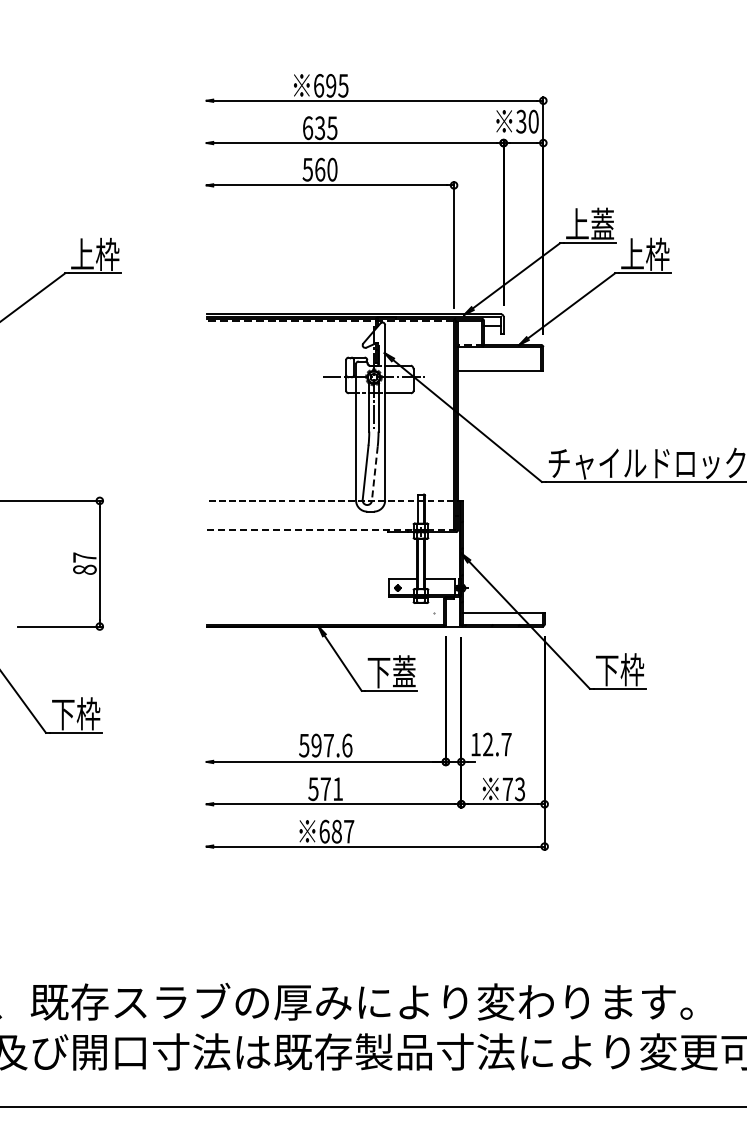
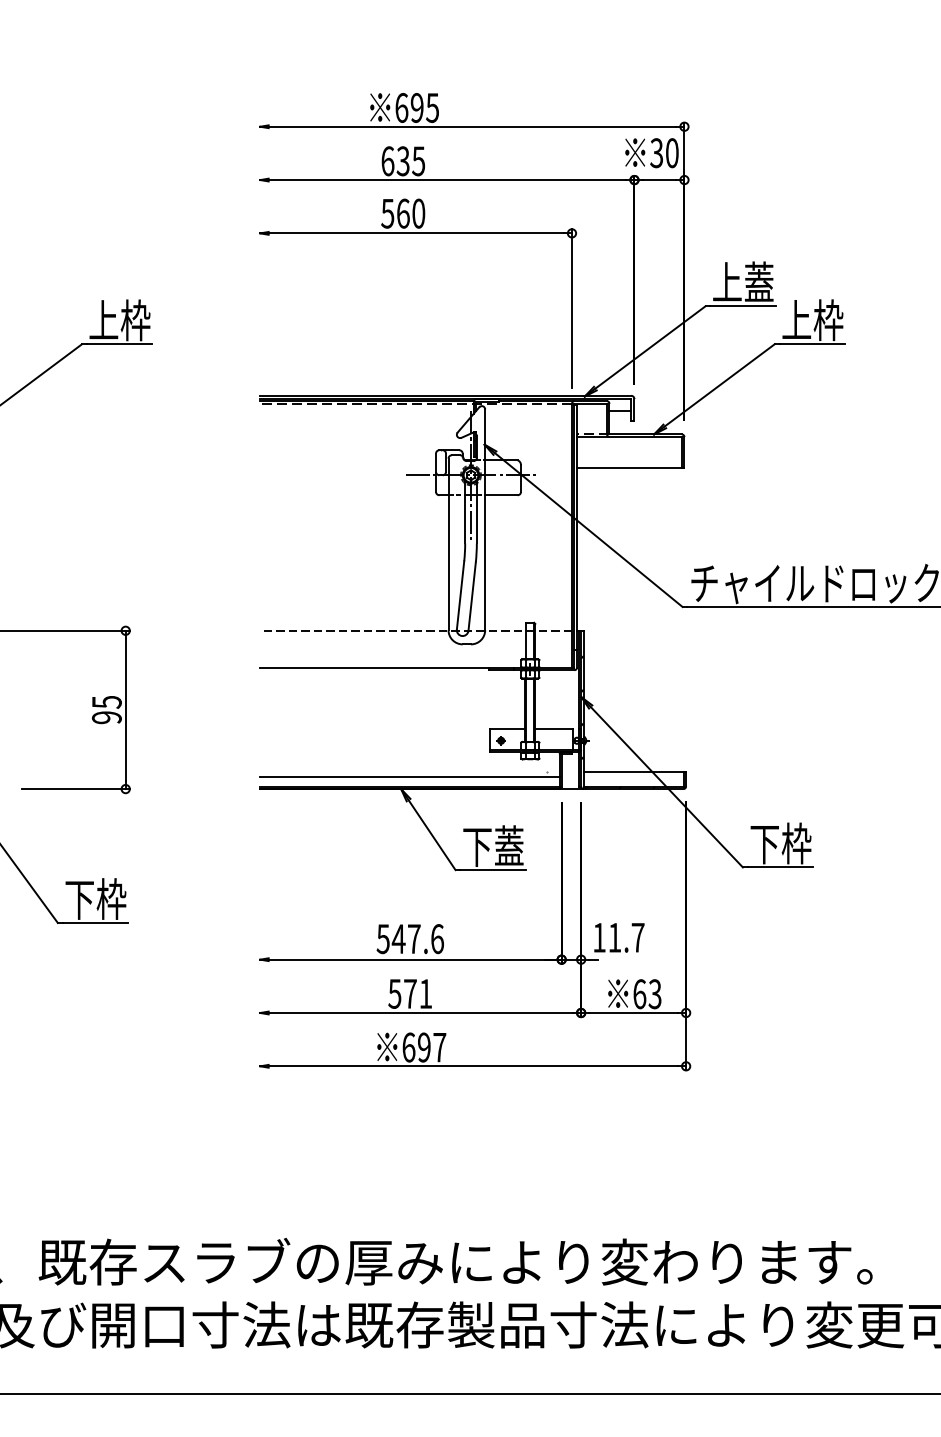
line: (374, 474) -> (471, 597), dashed -> solid
line: (331, 530) -> (417, 668), dashed -> solid
text: (84, 563) -> (106, 709), 87 -> 95
line: (325, 617) -> (410, 777), added
text: (488, 744) -> (615, 937), 12.7 -> 11.7
text: (316, 745) -> (398, 938), 597.6 -> 547.6
text: (507, 789) -> (639, 994), 73 -> 63
text: (336, 831) -> (423, 1047), 687 -> 697

